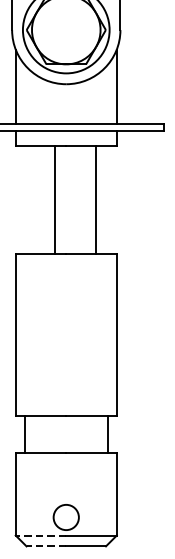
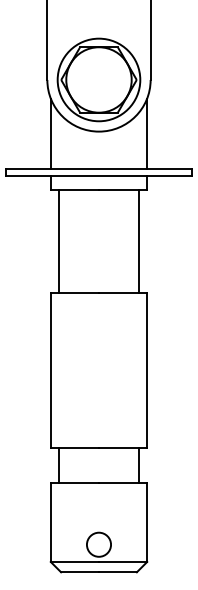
line: (55, 199) -> (59, 241), moved
line: (96, 199) -> (138, 241), moved
line: (40, 535) -> (74, 561), dashed -> solid
line: (46, 546) -> (80, 572), dashed -> solid

